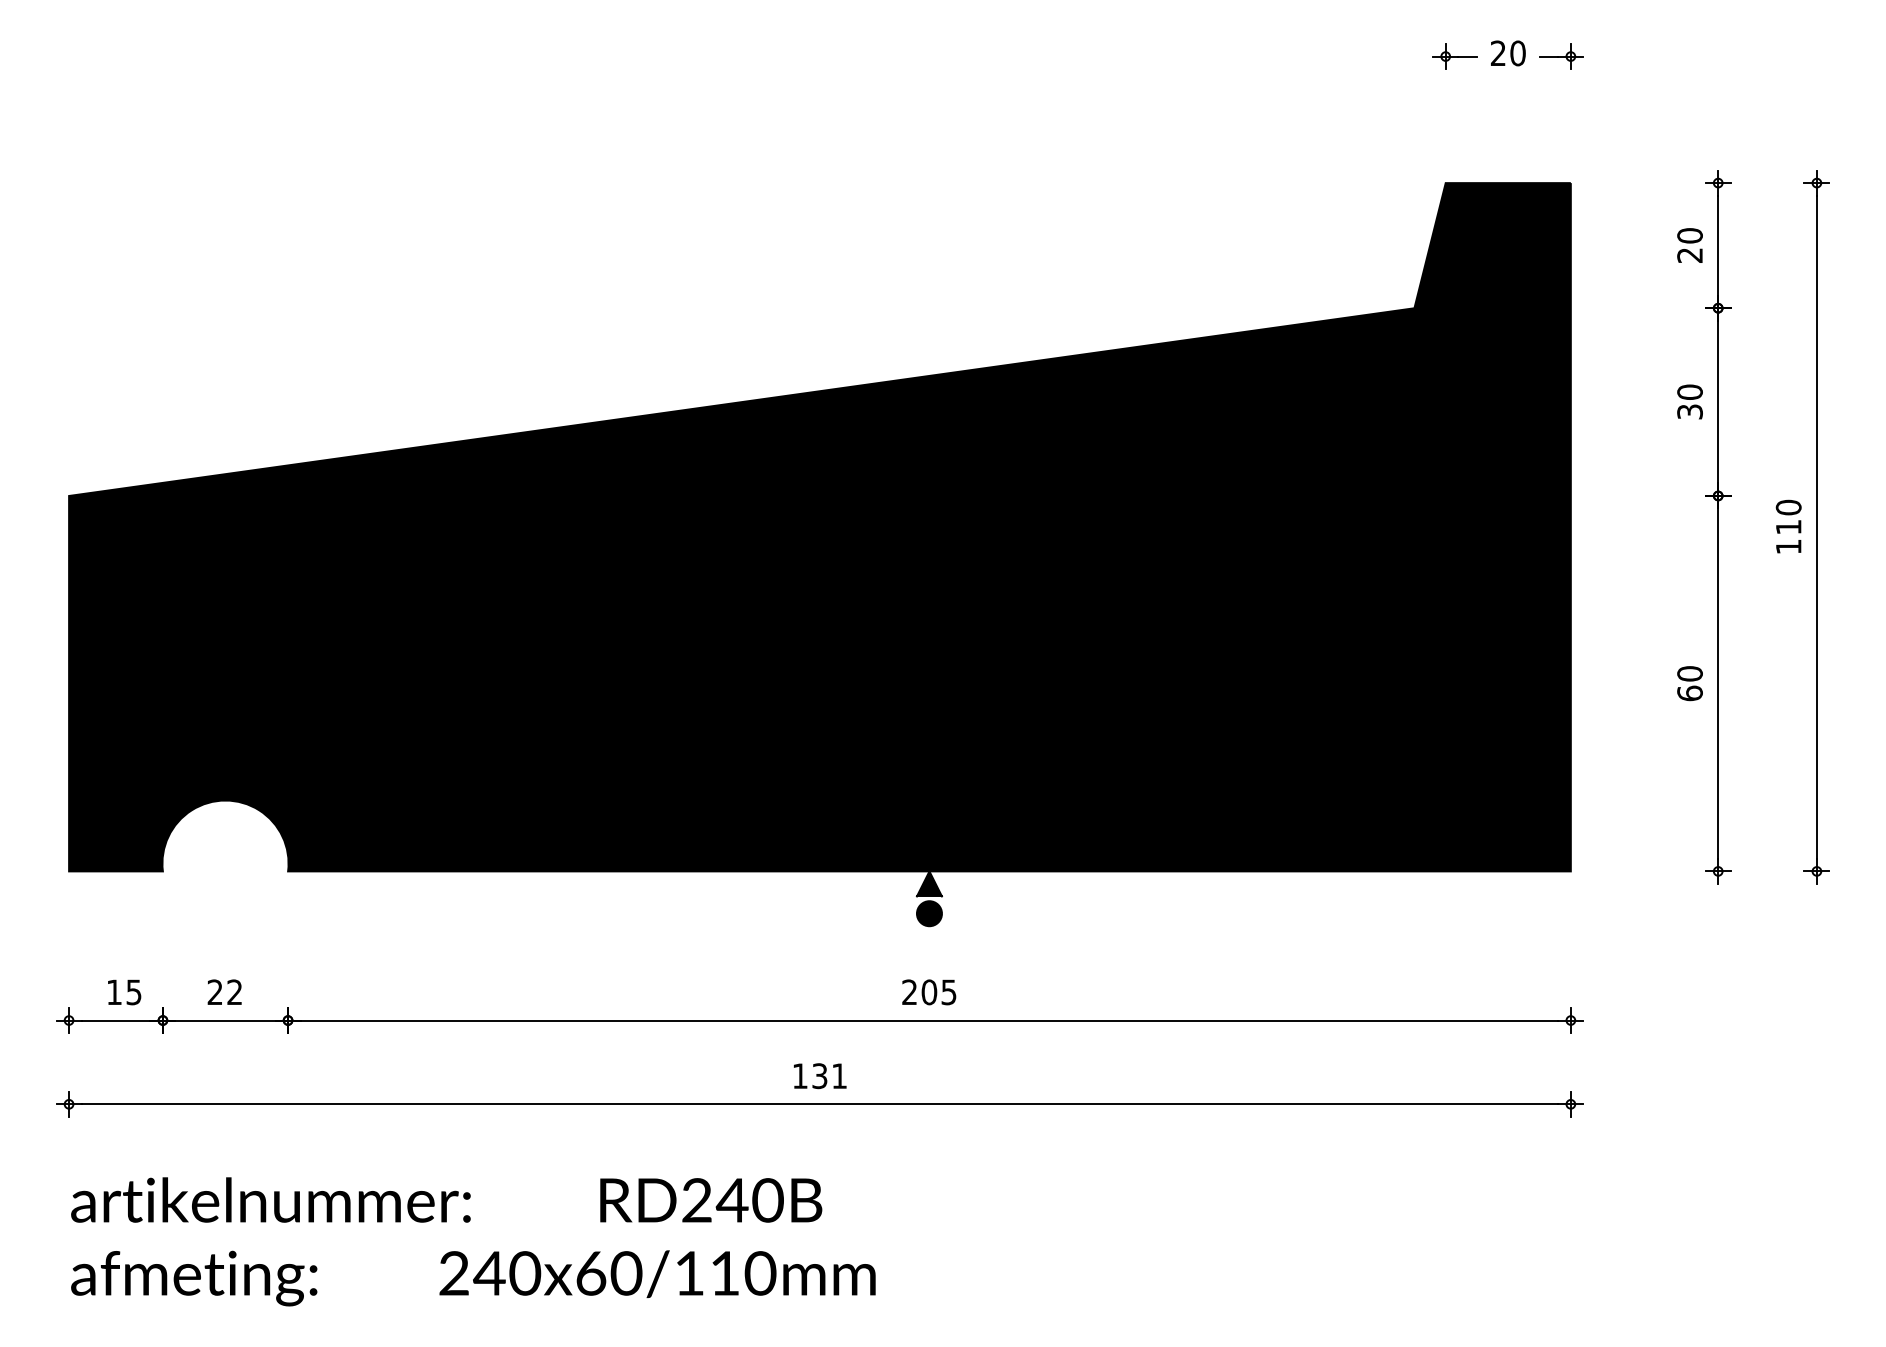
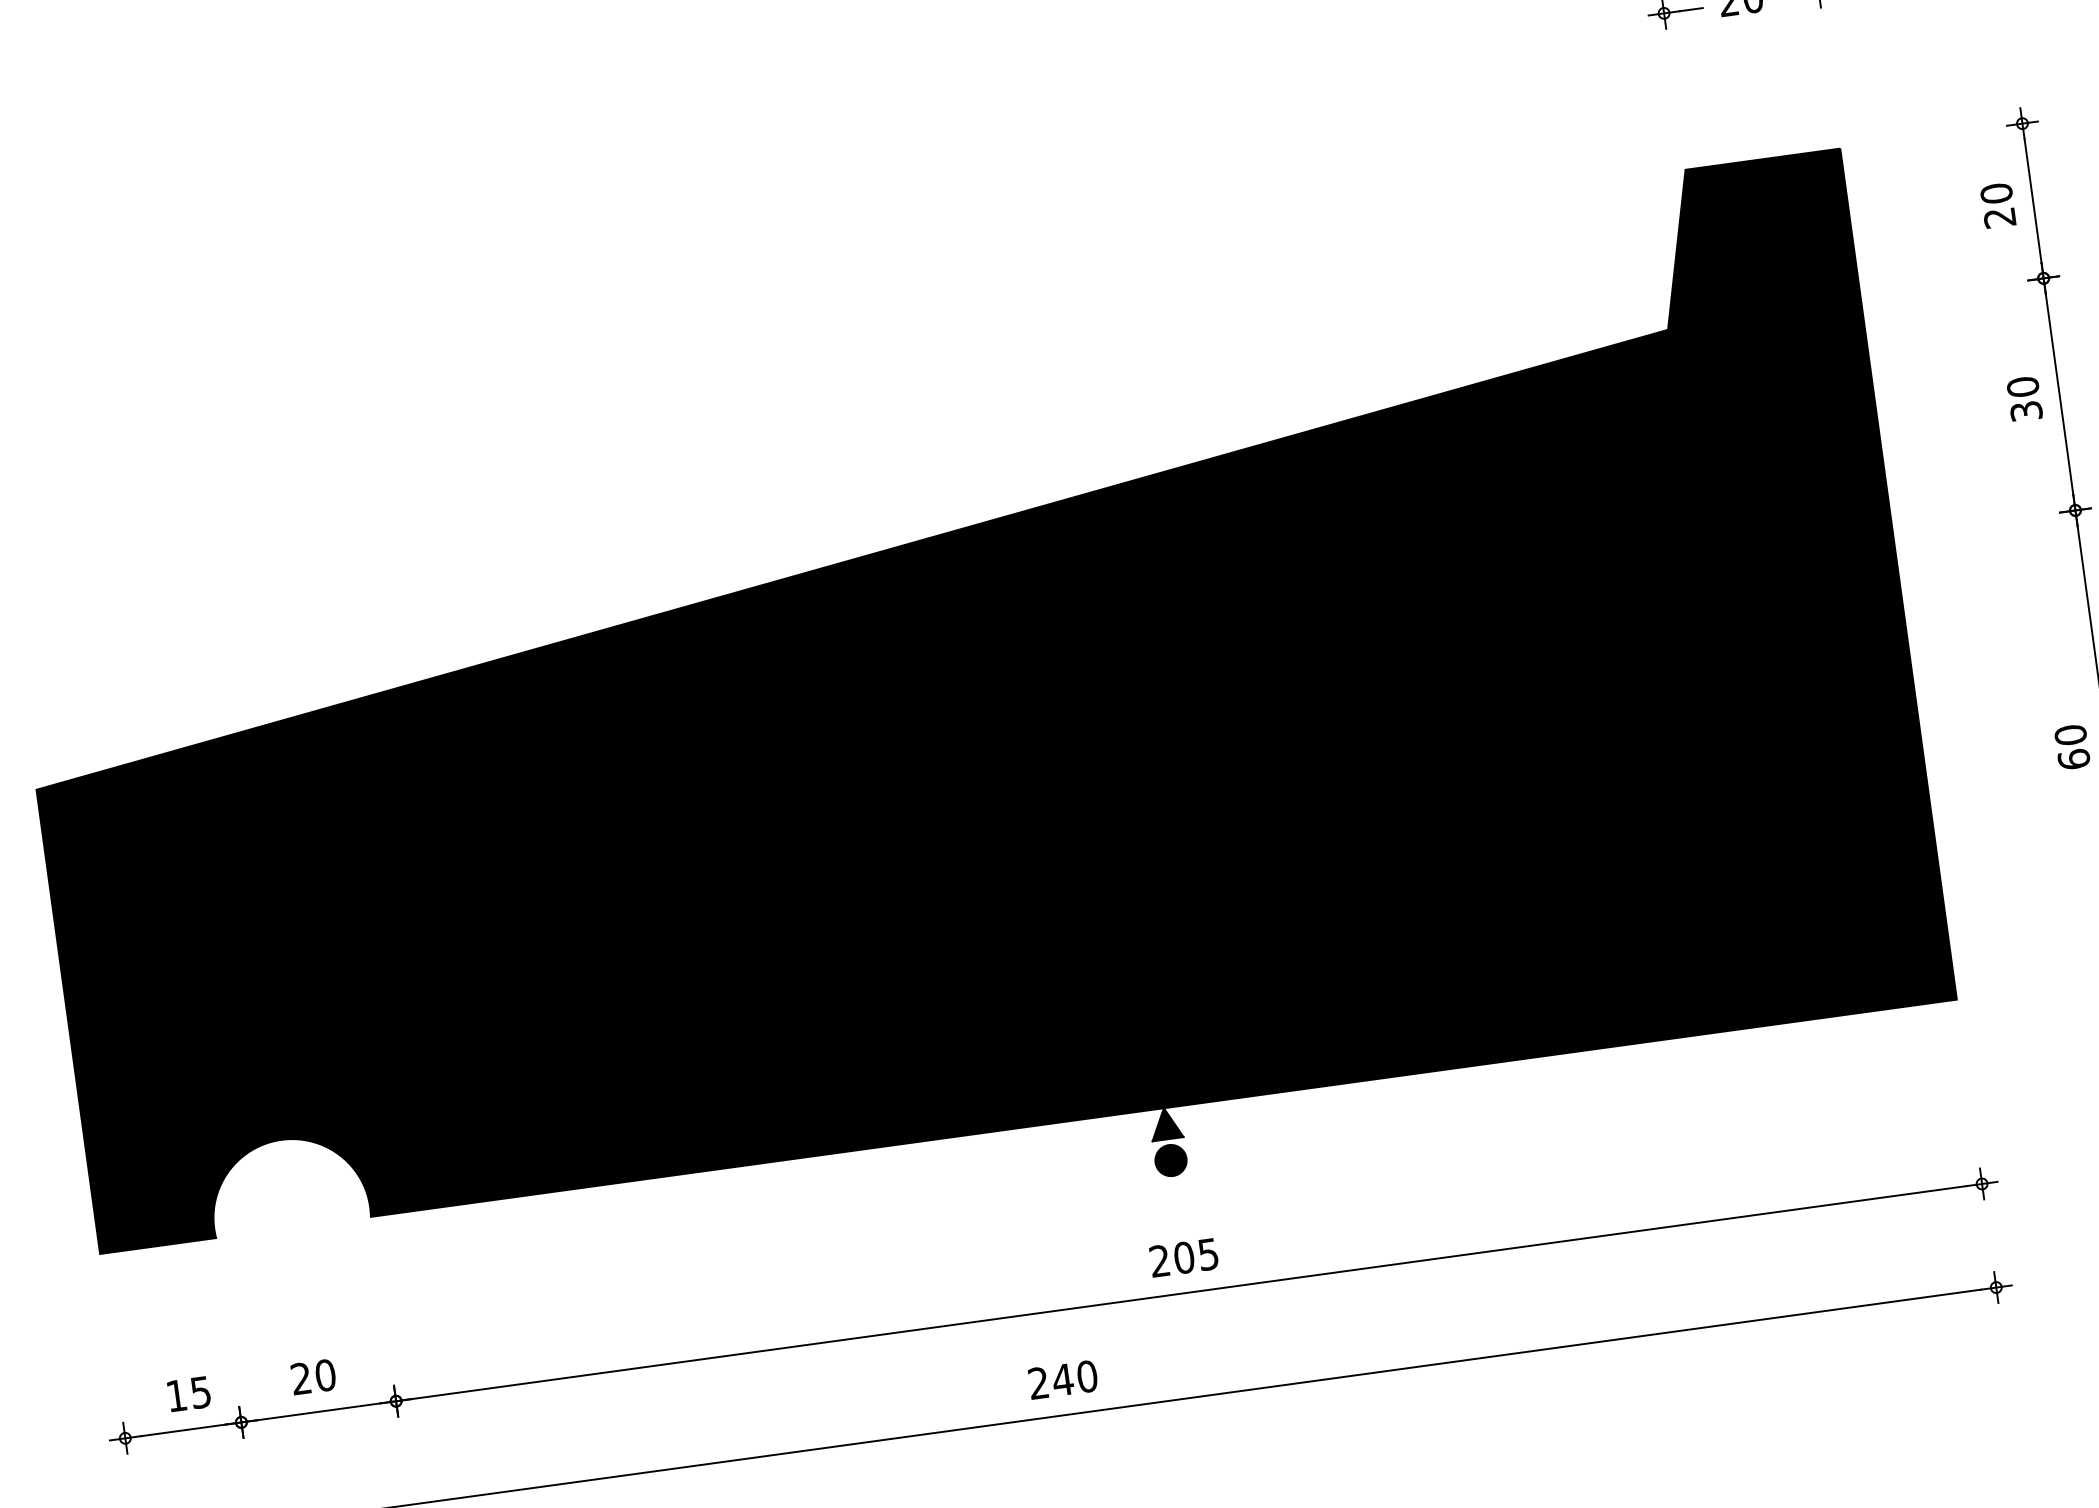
text: (234, 992) -> (325, 1375), 22 -> 20
text: (819, 1076) -> (1062, 1380), 131 -> 240

